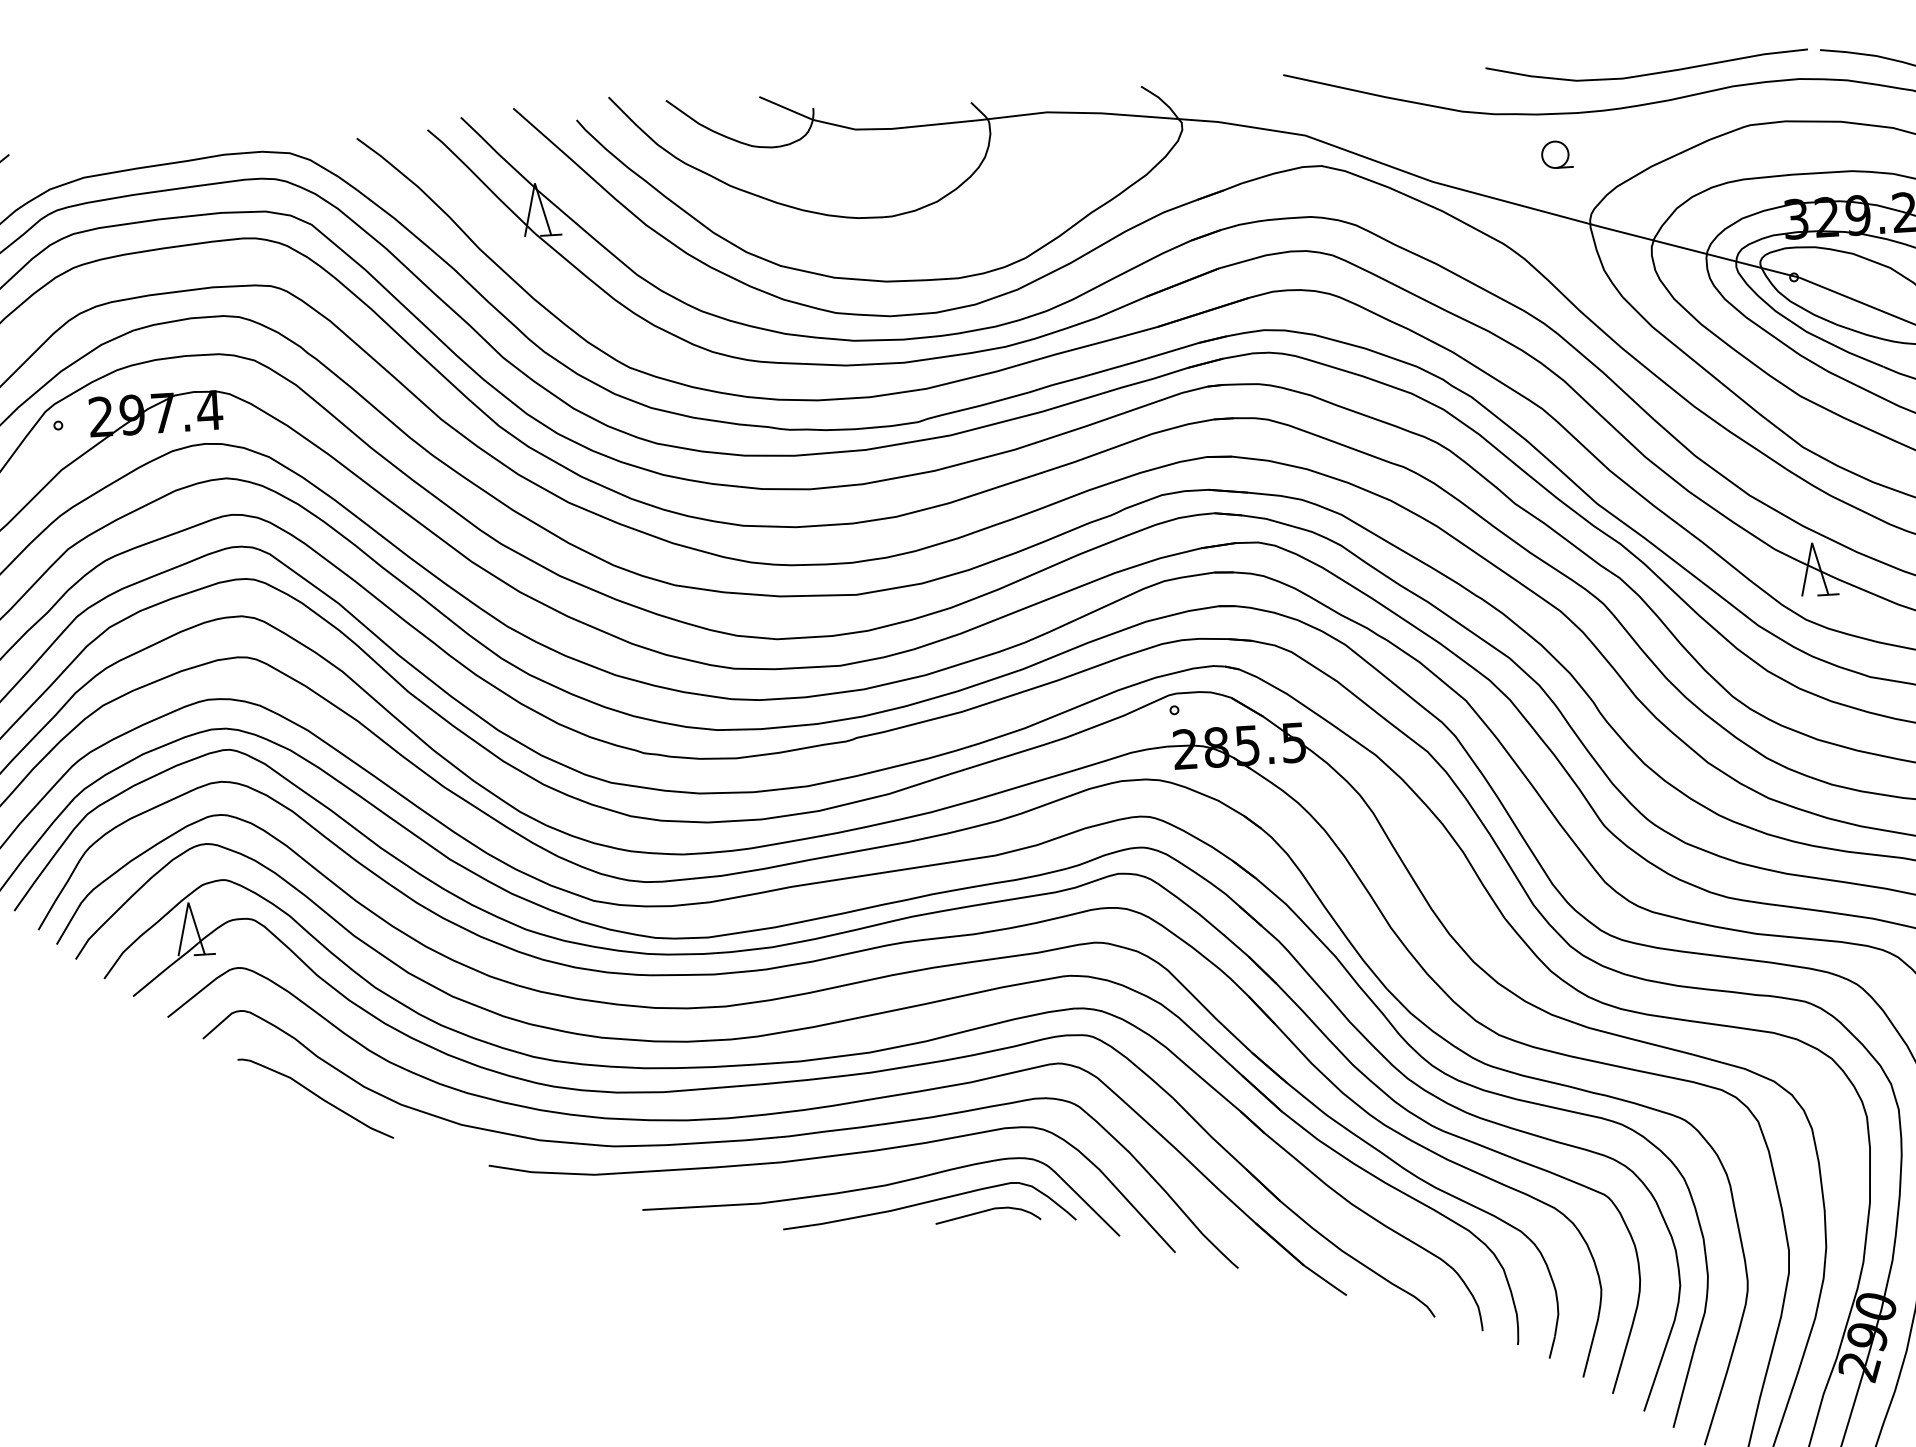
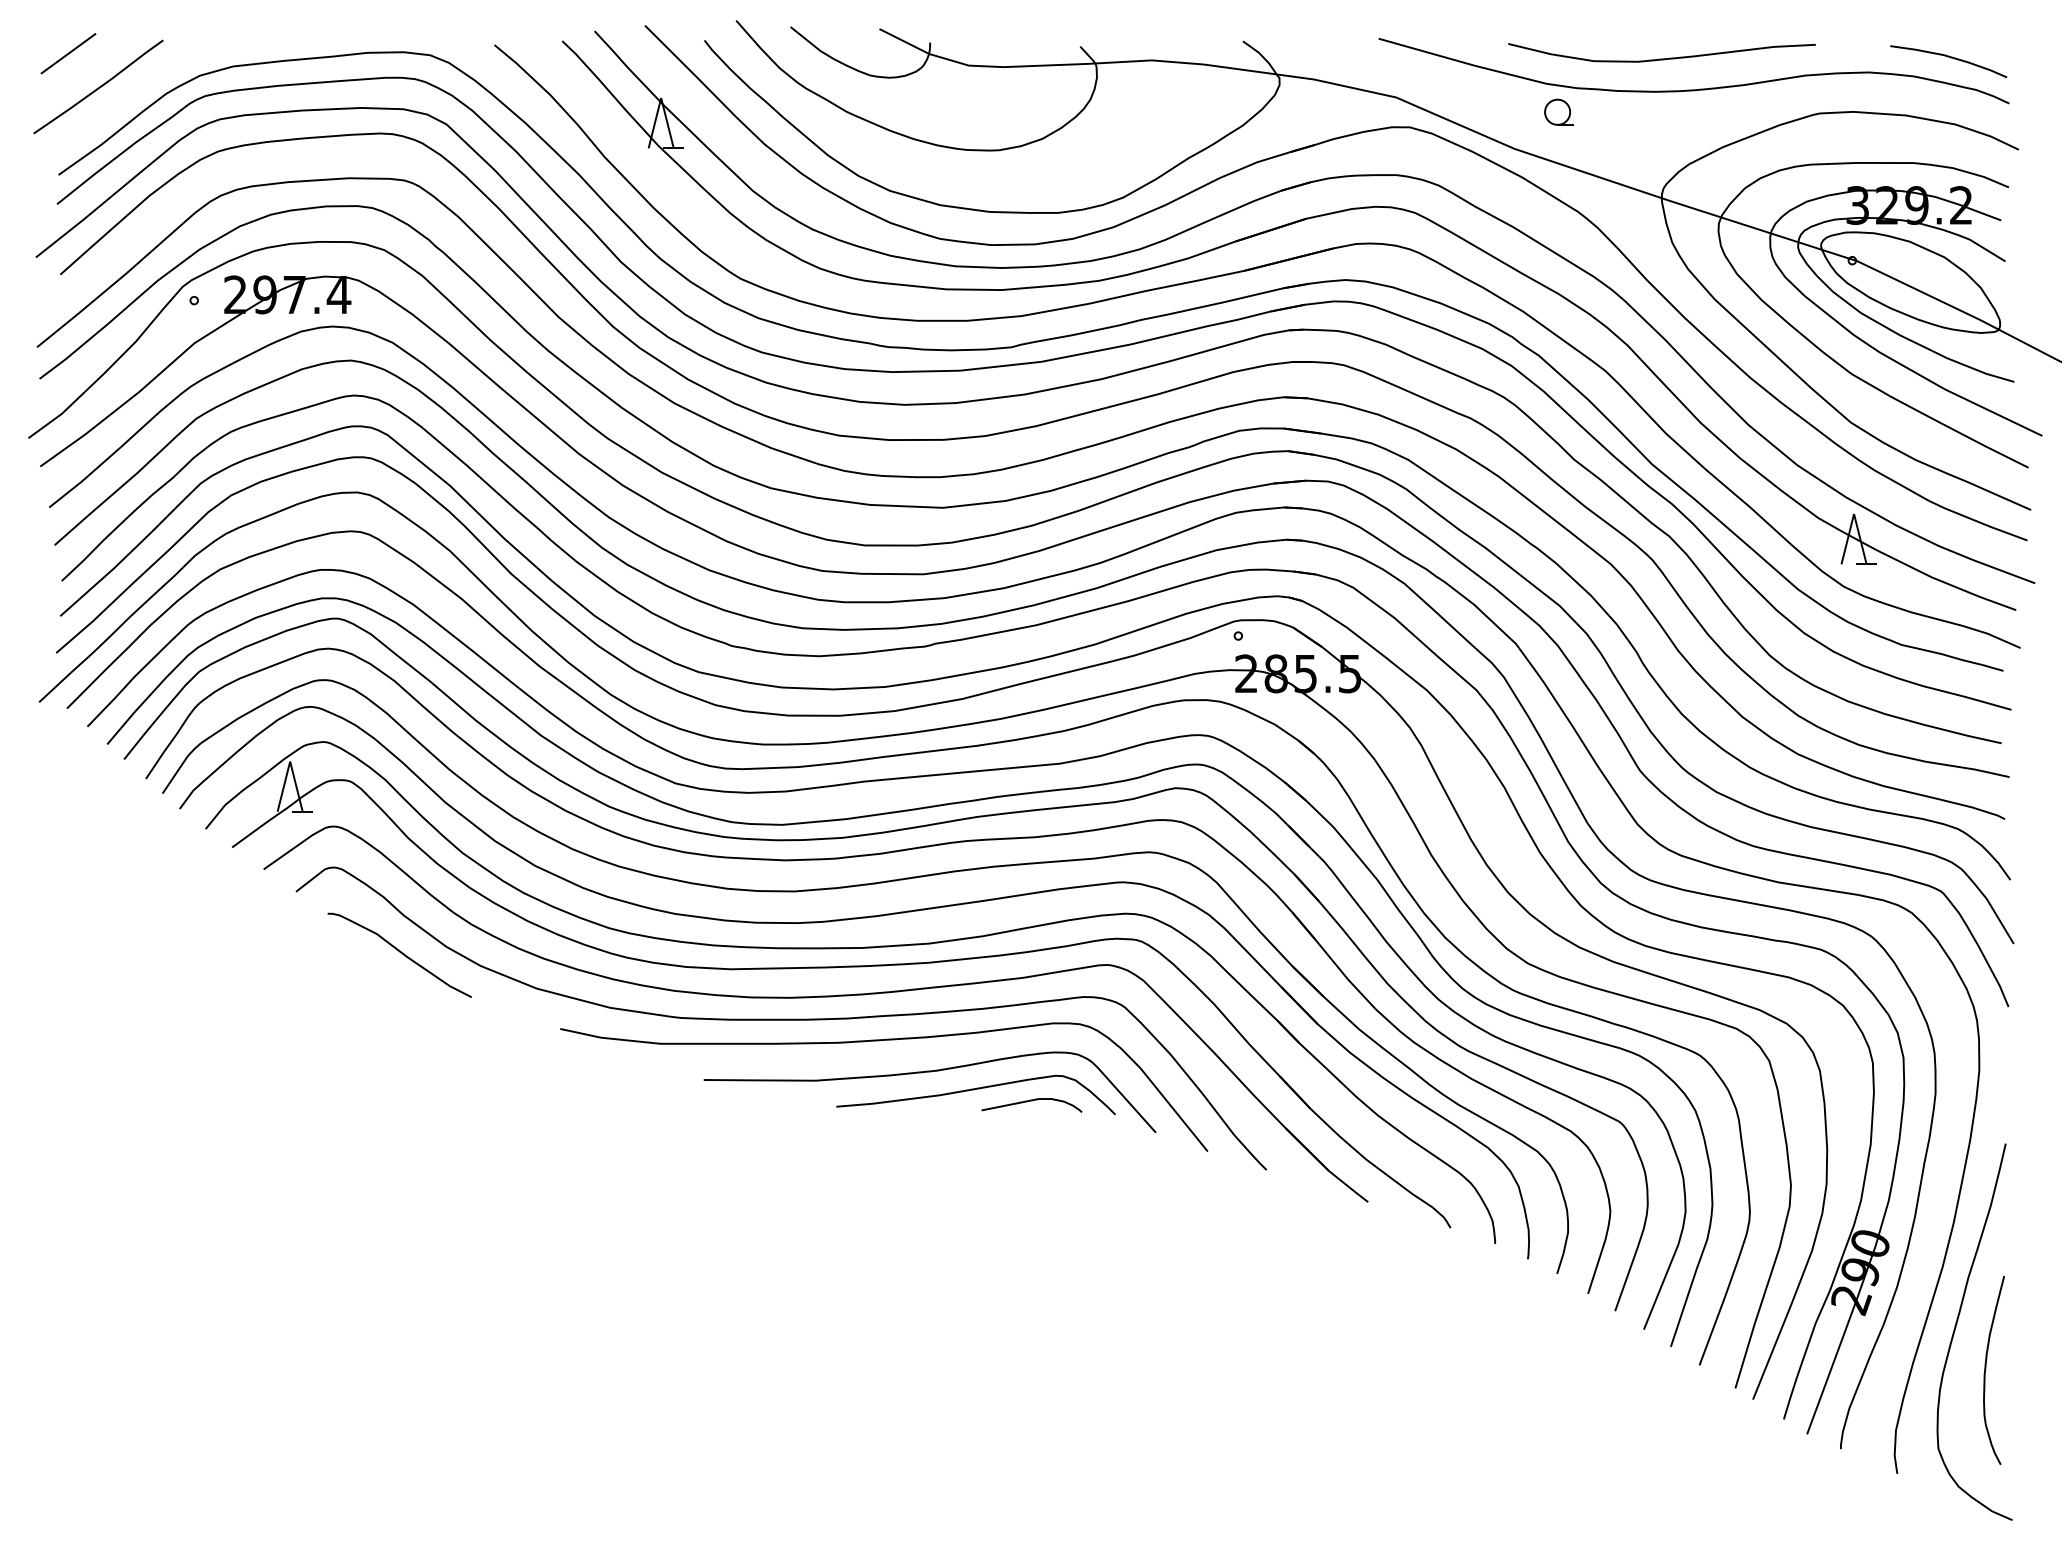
curve: (1647, 73) -> (1661, 58), moved
part: (1556, 153) -> (1558, 111), moved

